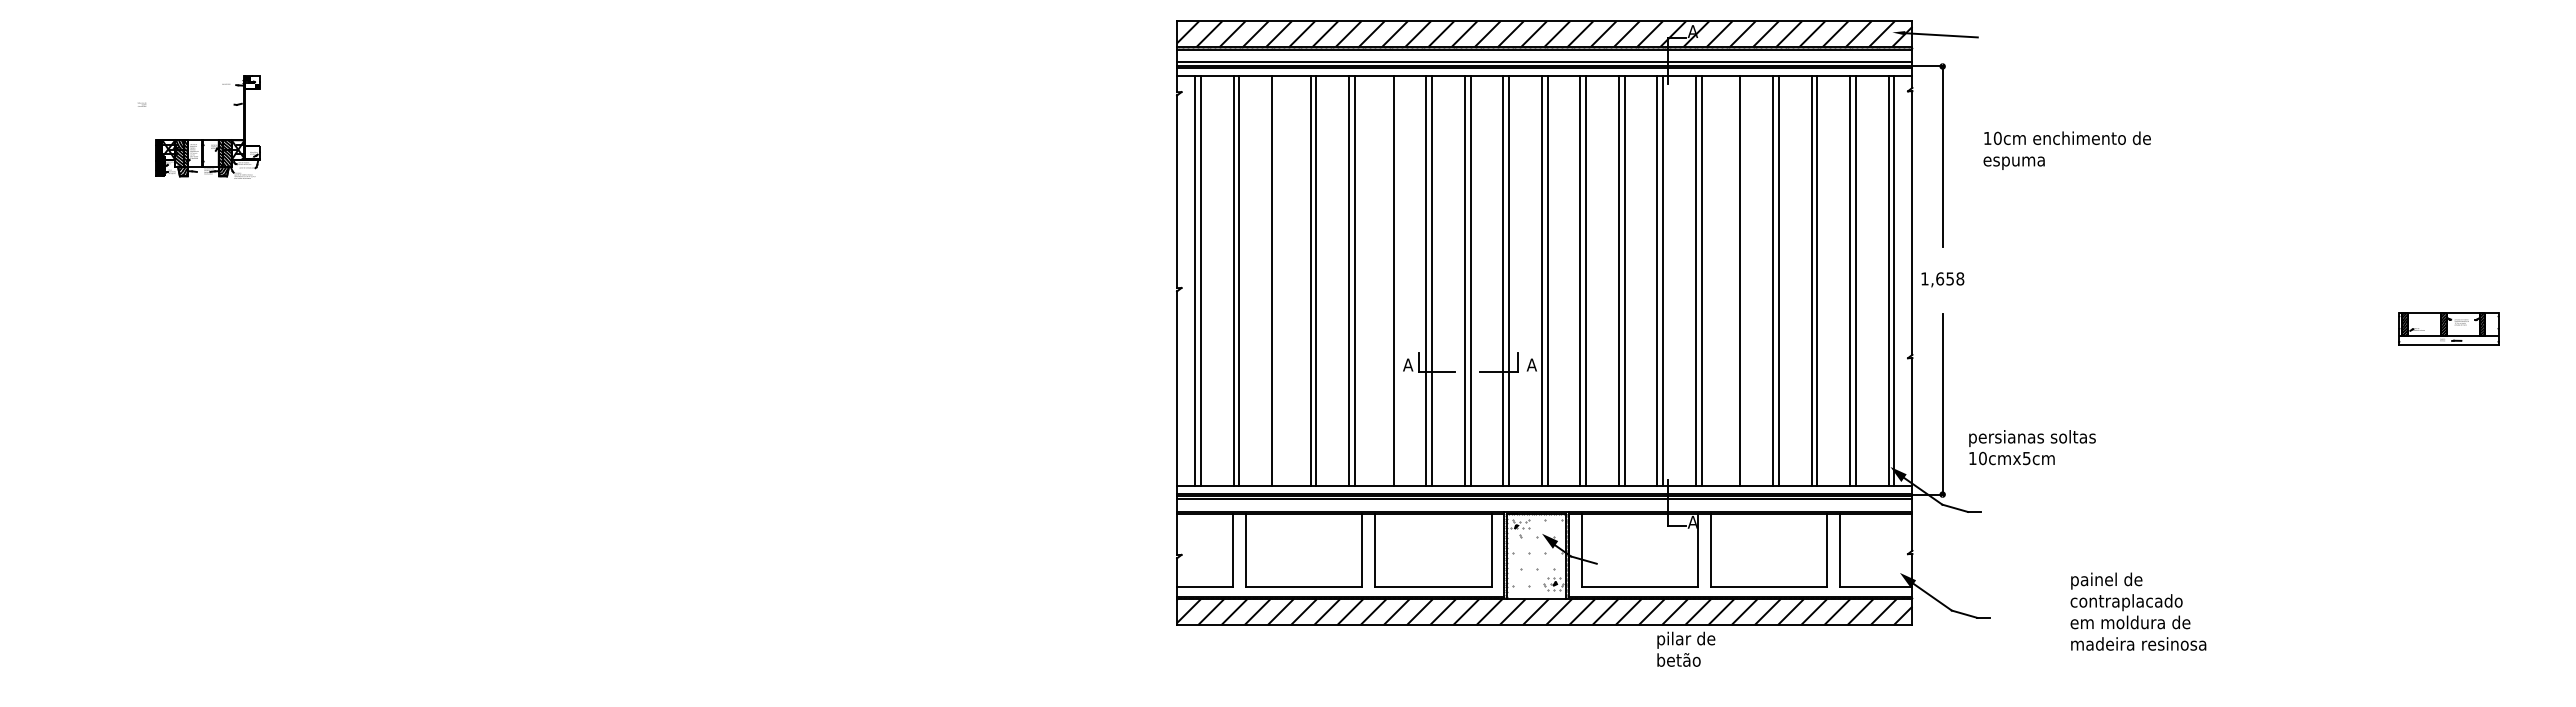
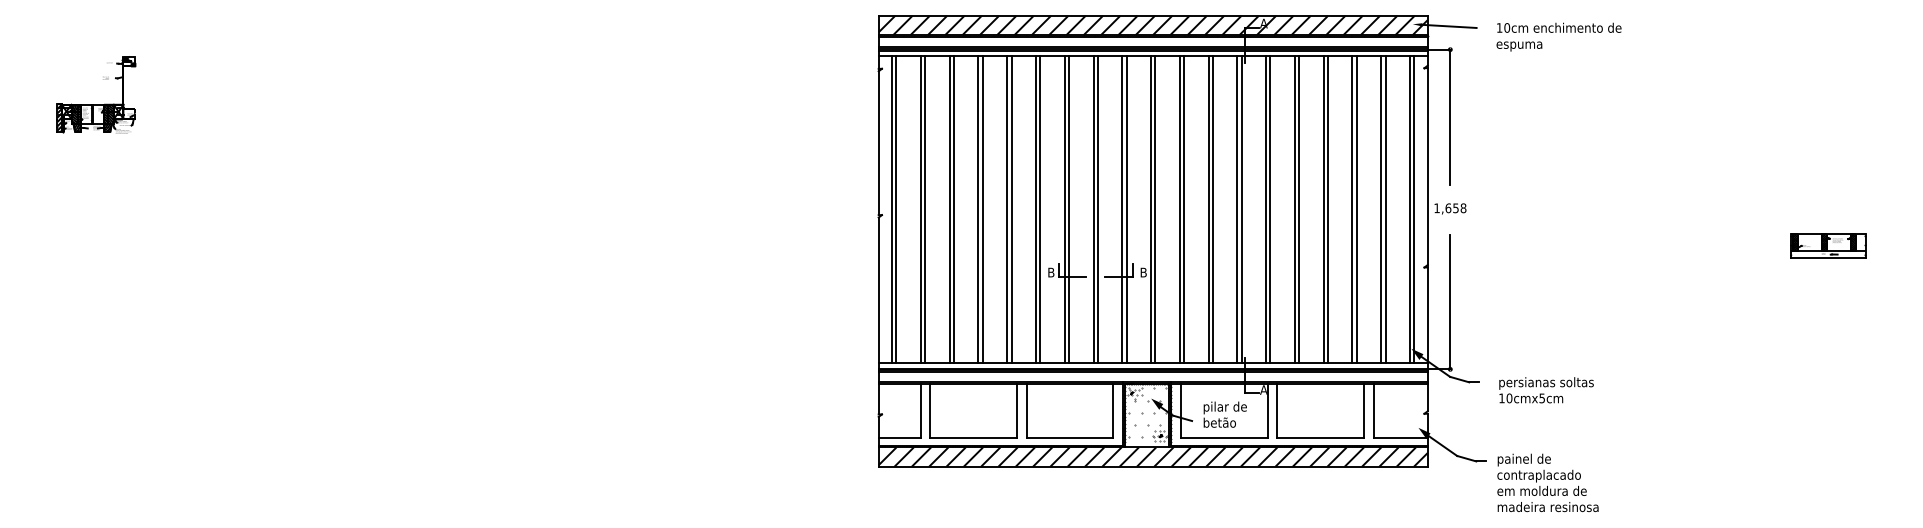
part: (208, 139) -> (96, 104), moved
text: (2066, 150) -> (1558, 37), moved
line: (1277, 280) -> (953, 209), added
line: (1387, 280) -> (1035, 209), added
line: (1734, 280) -> (1294, 209), added
text: (1408, 364) -> (1051, 272), A -> B
text: (1531, 364) -> (1143, 272), A -> B
text: (2032, 447) -> (1546, 390), moved
text: (2138, 611) -> (1548, 482), moved
text: (1686, 648) -> (1225, 414), moved

